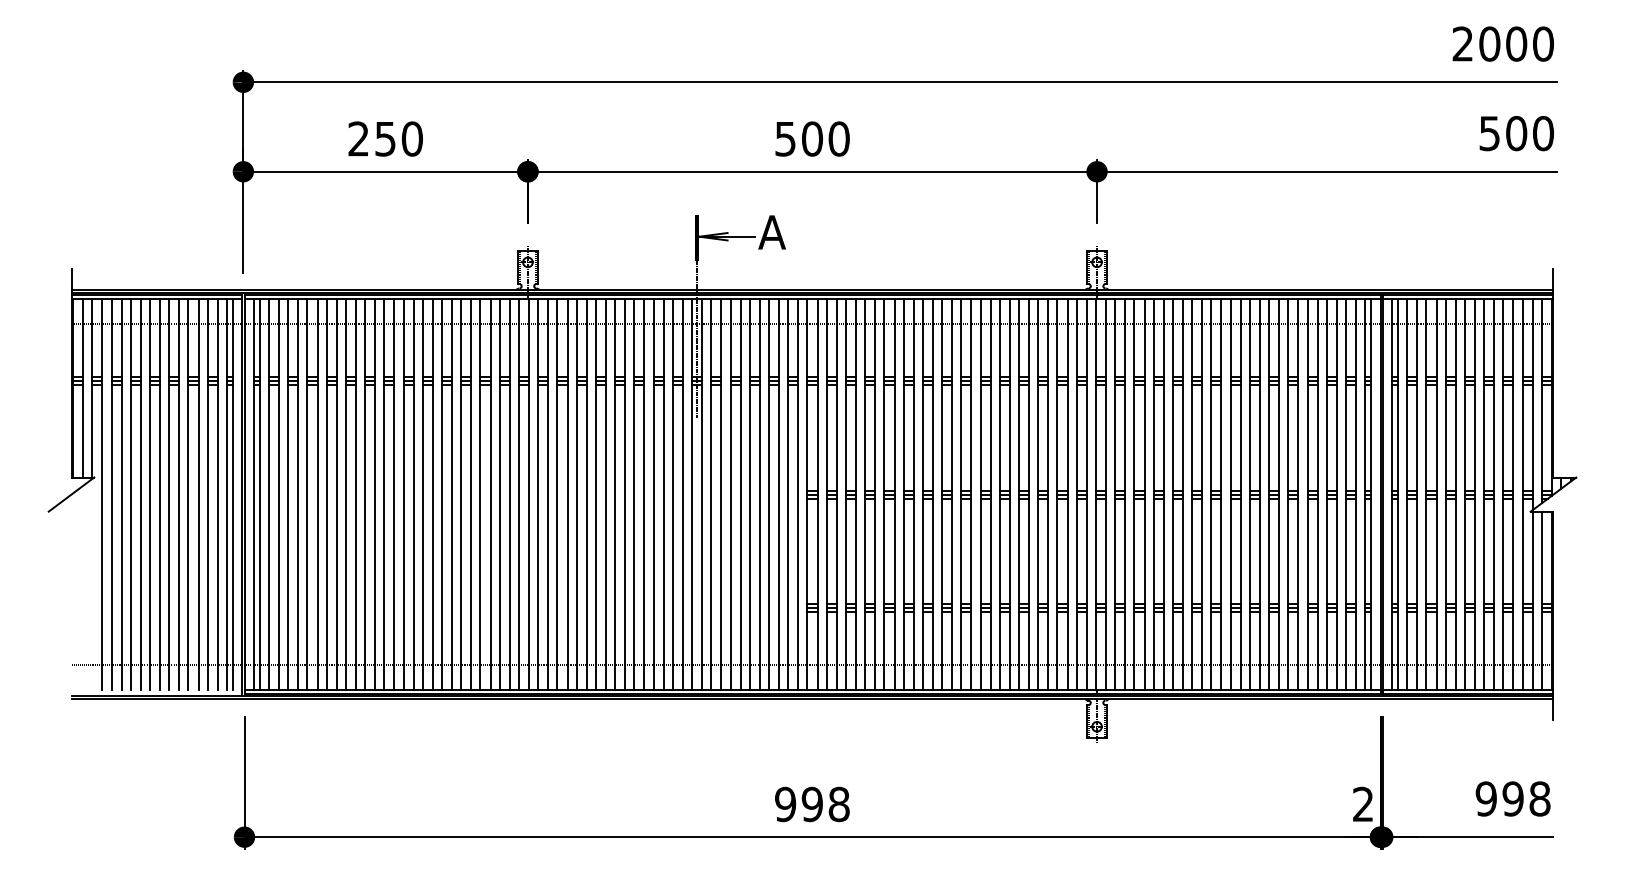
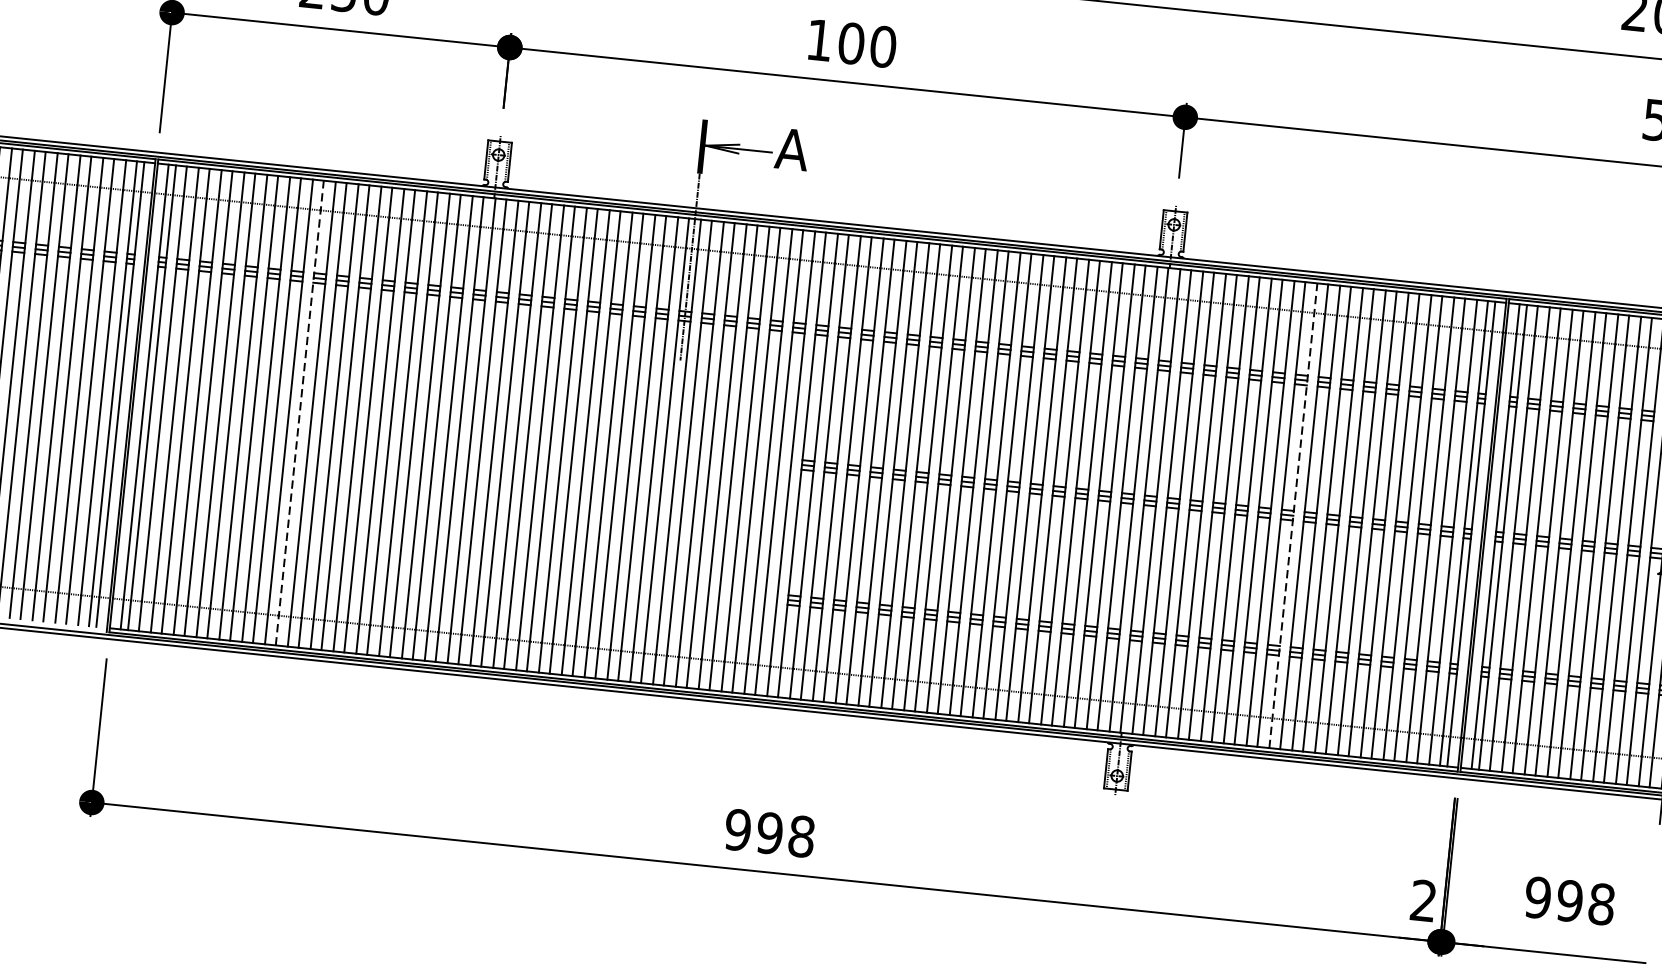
text: (785, 139) -> (819, 40), 500 -> 100
line: (384, 494) -> (300, 412), solid -> dashed
line: (1221, 494) -> (1293, 515), solid -> dashed
text: (1512, 798) -> (1569, 900), moved

